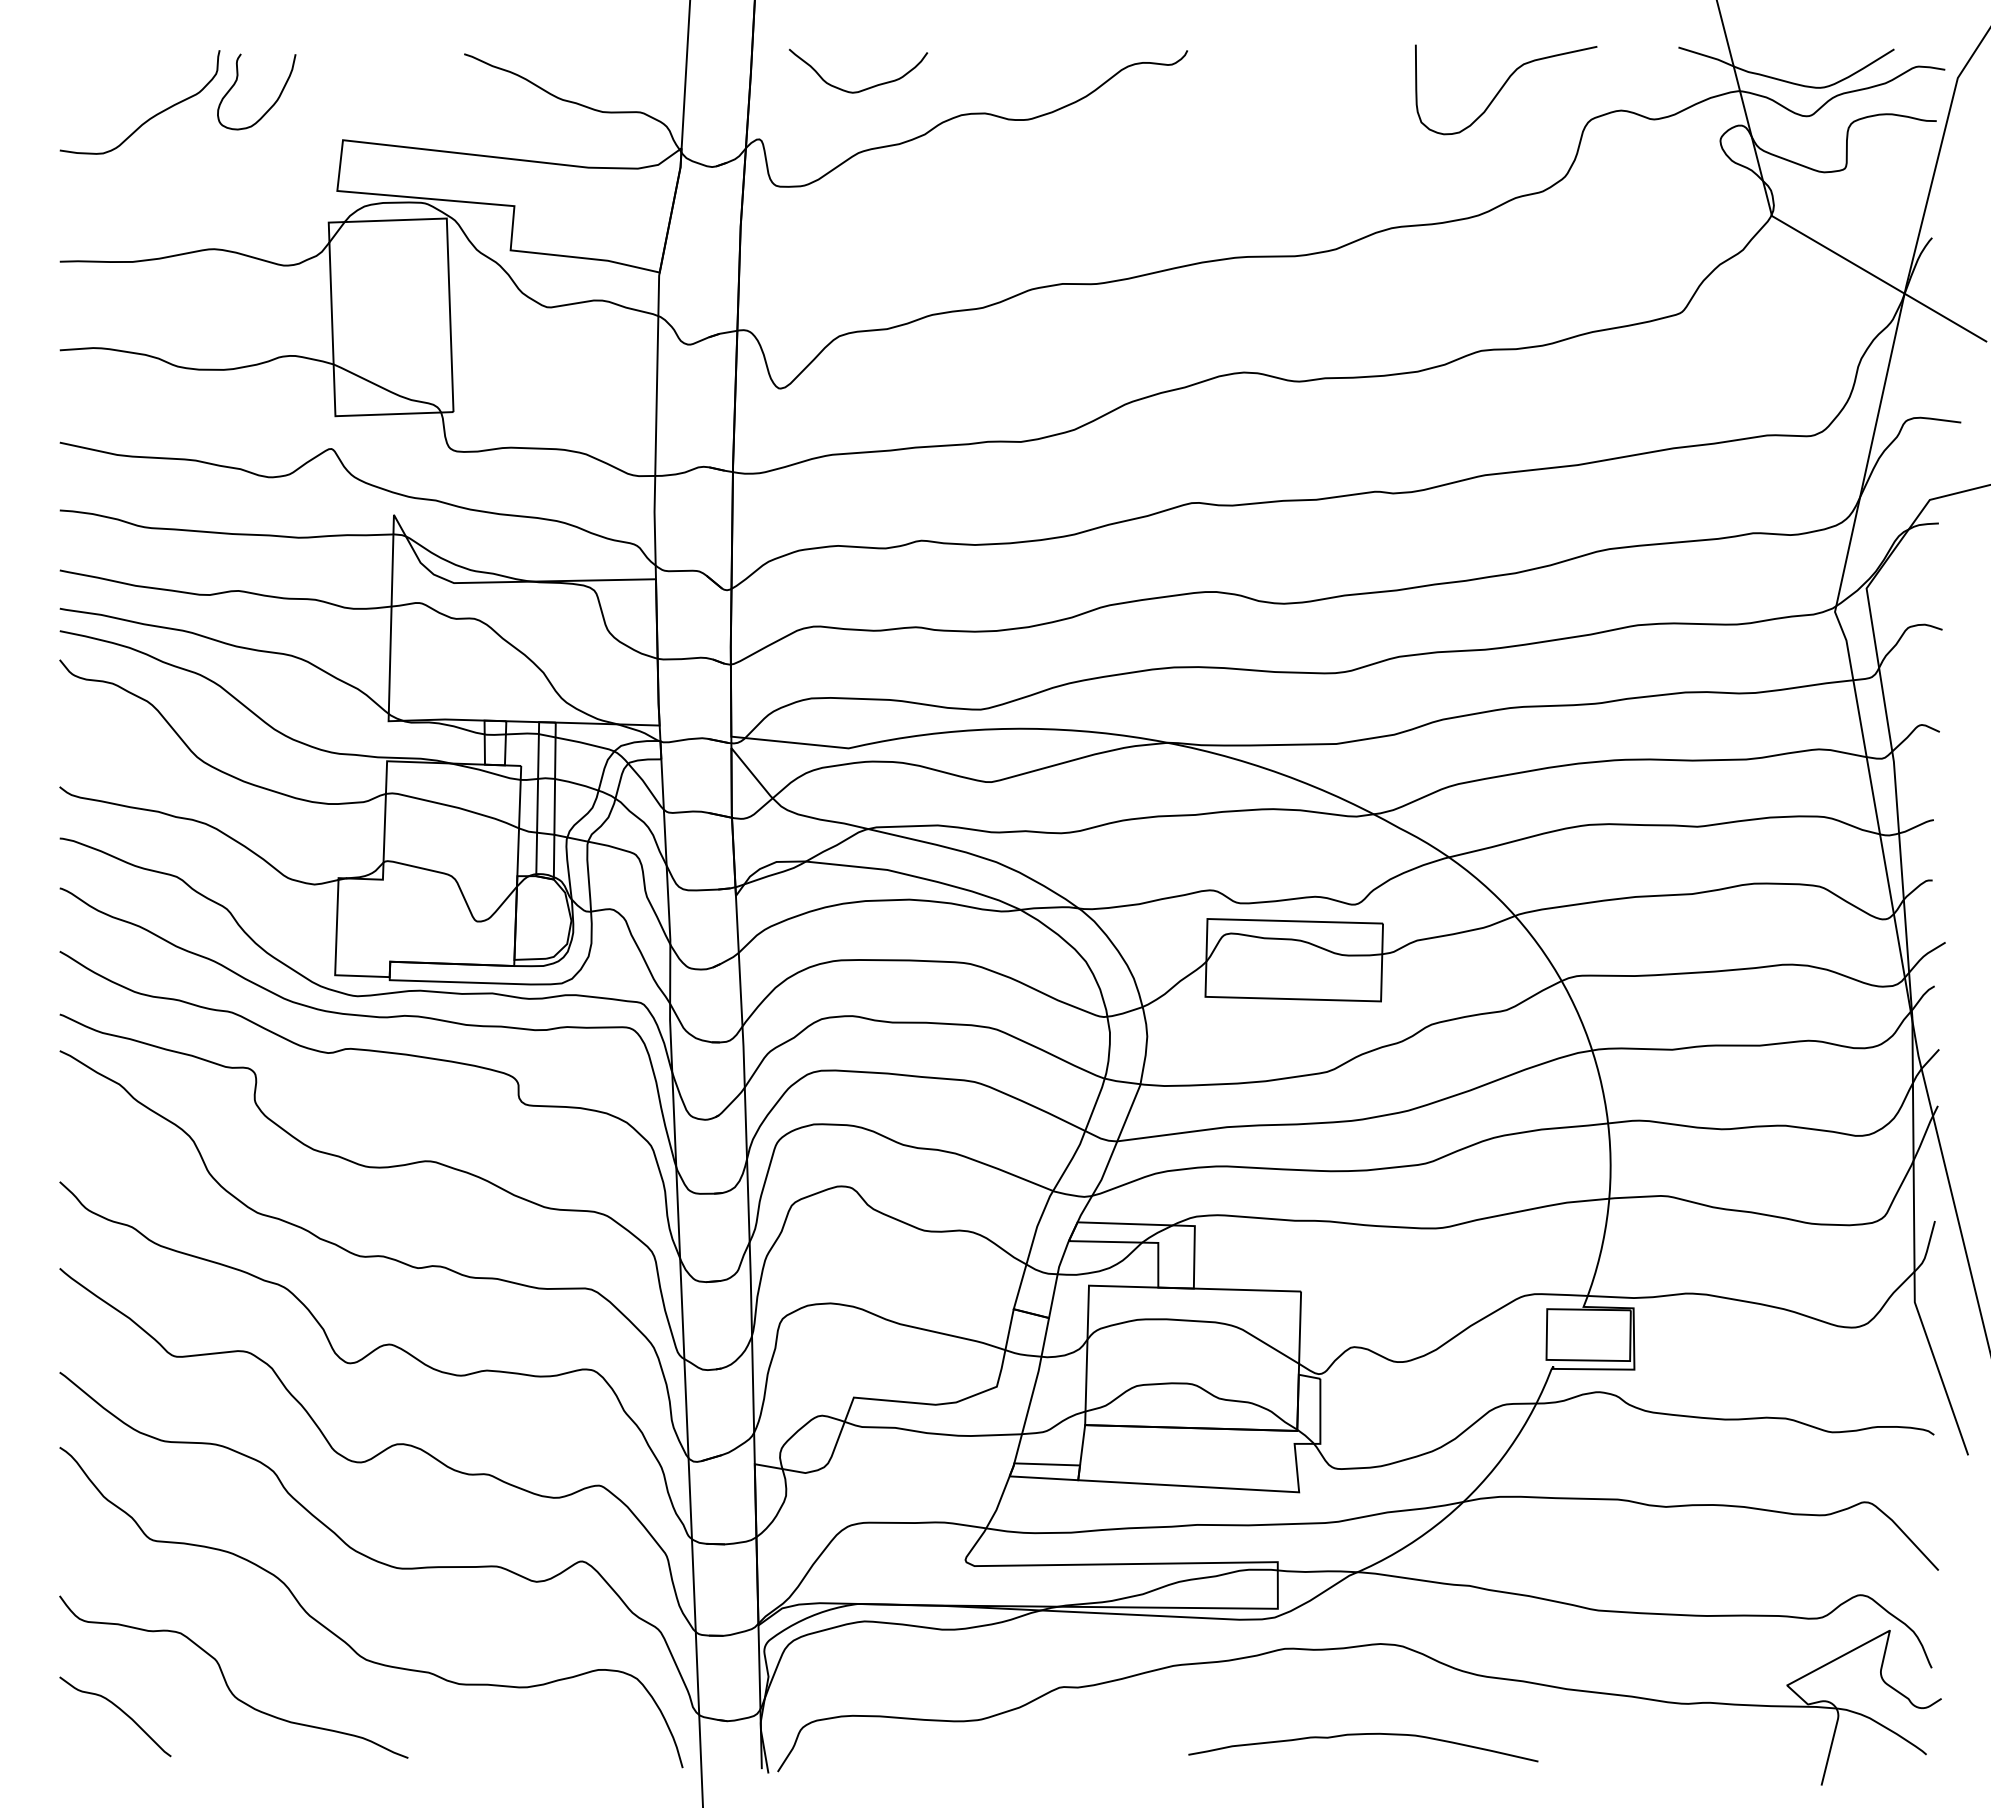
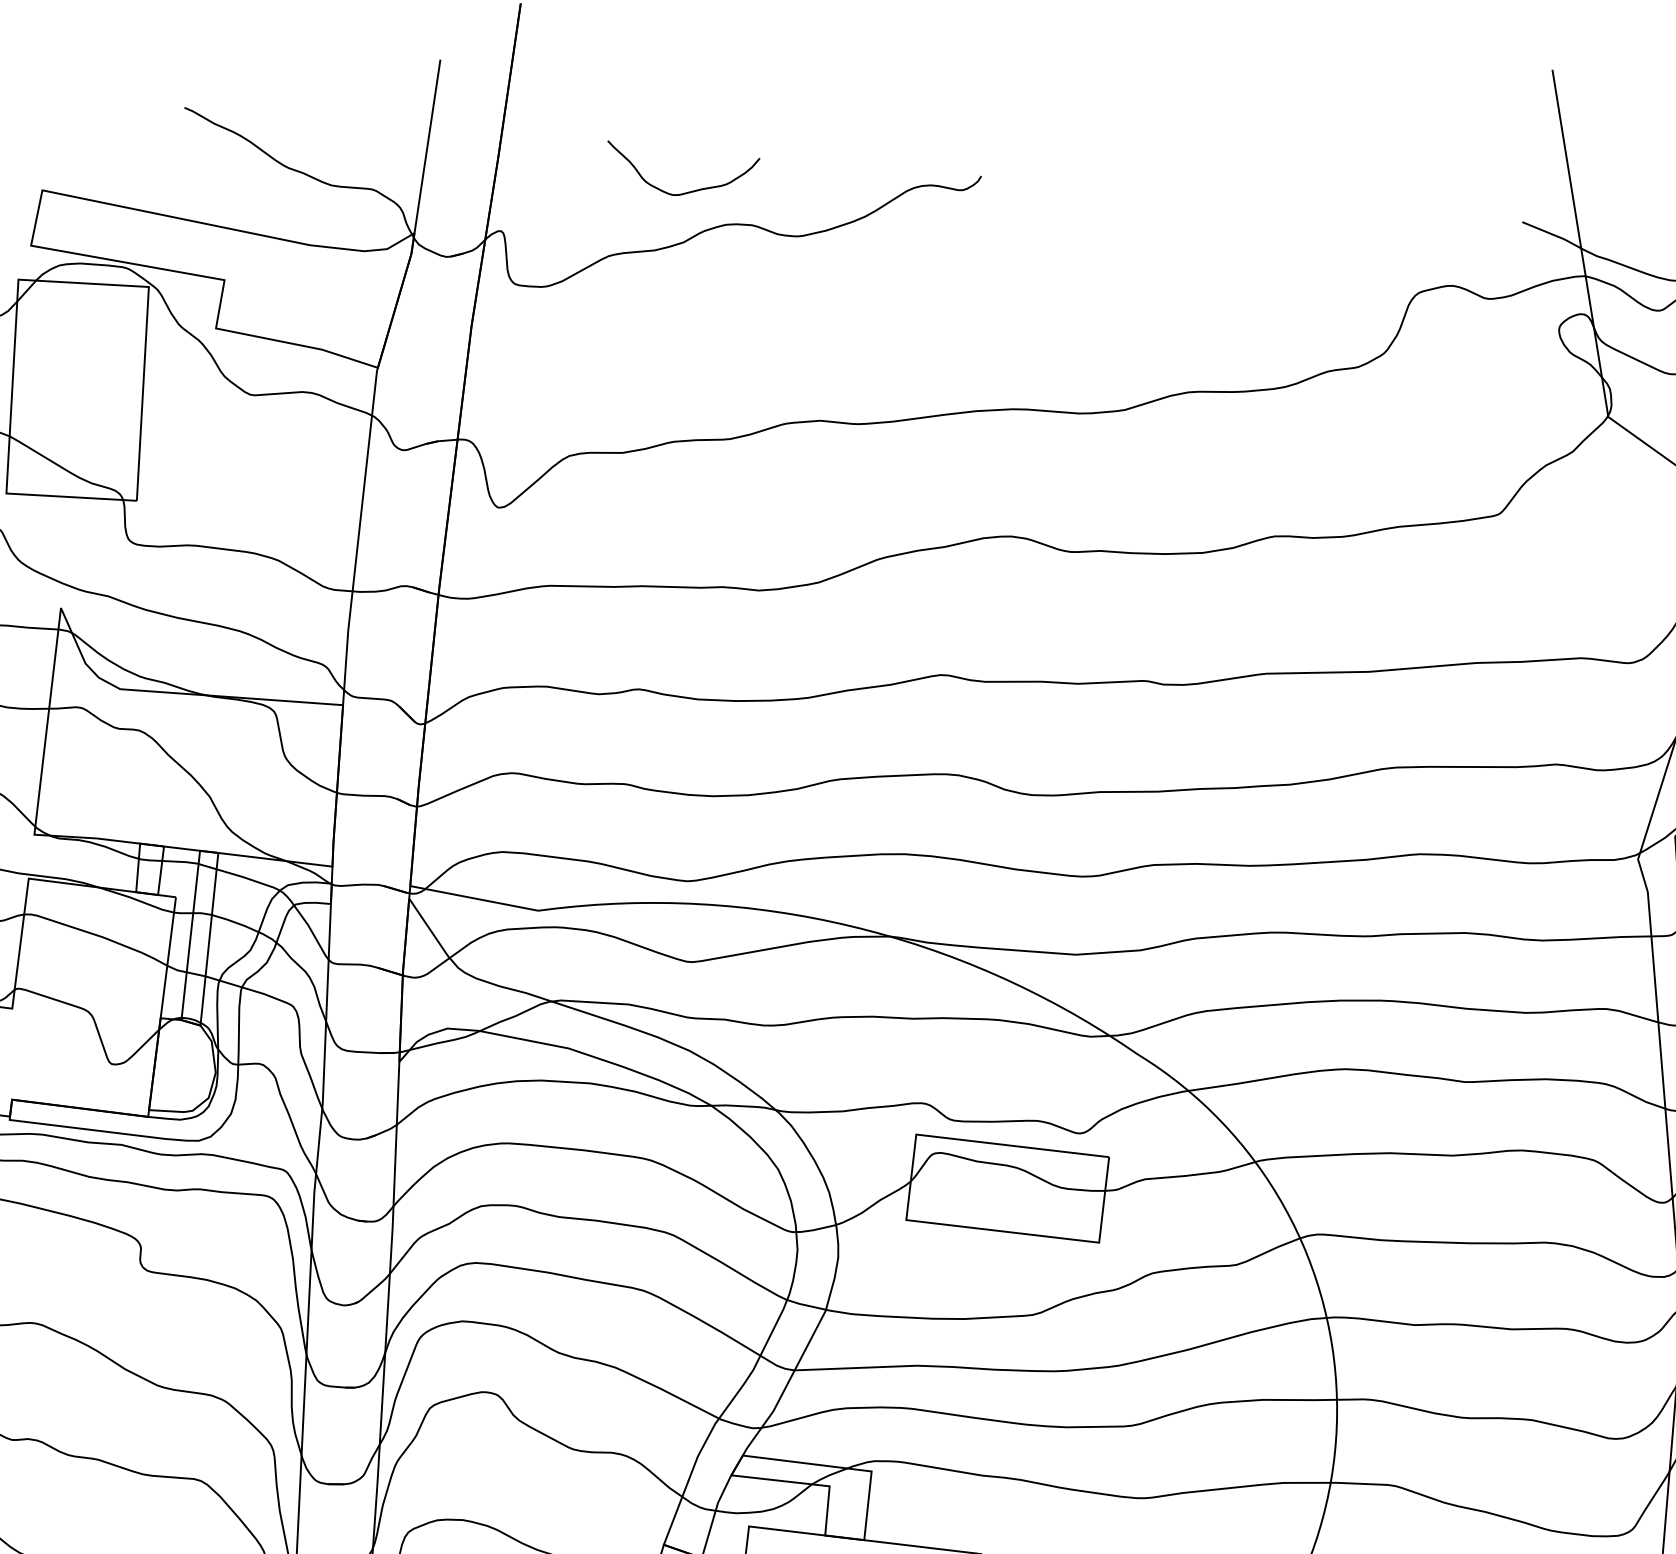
curve: (1504, 86) -> (1326, 247), removed
curve: (867, 87) -> (690, 190), moved

